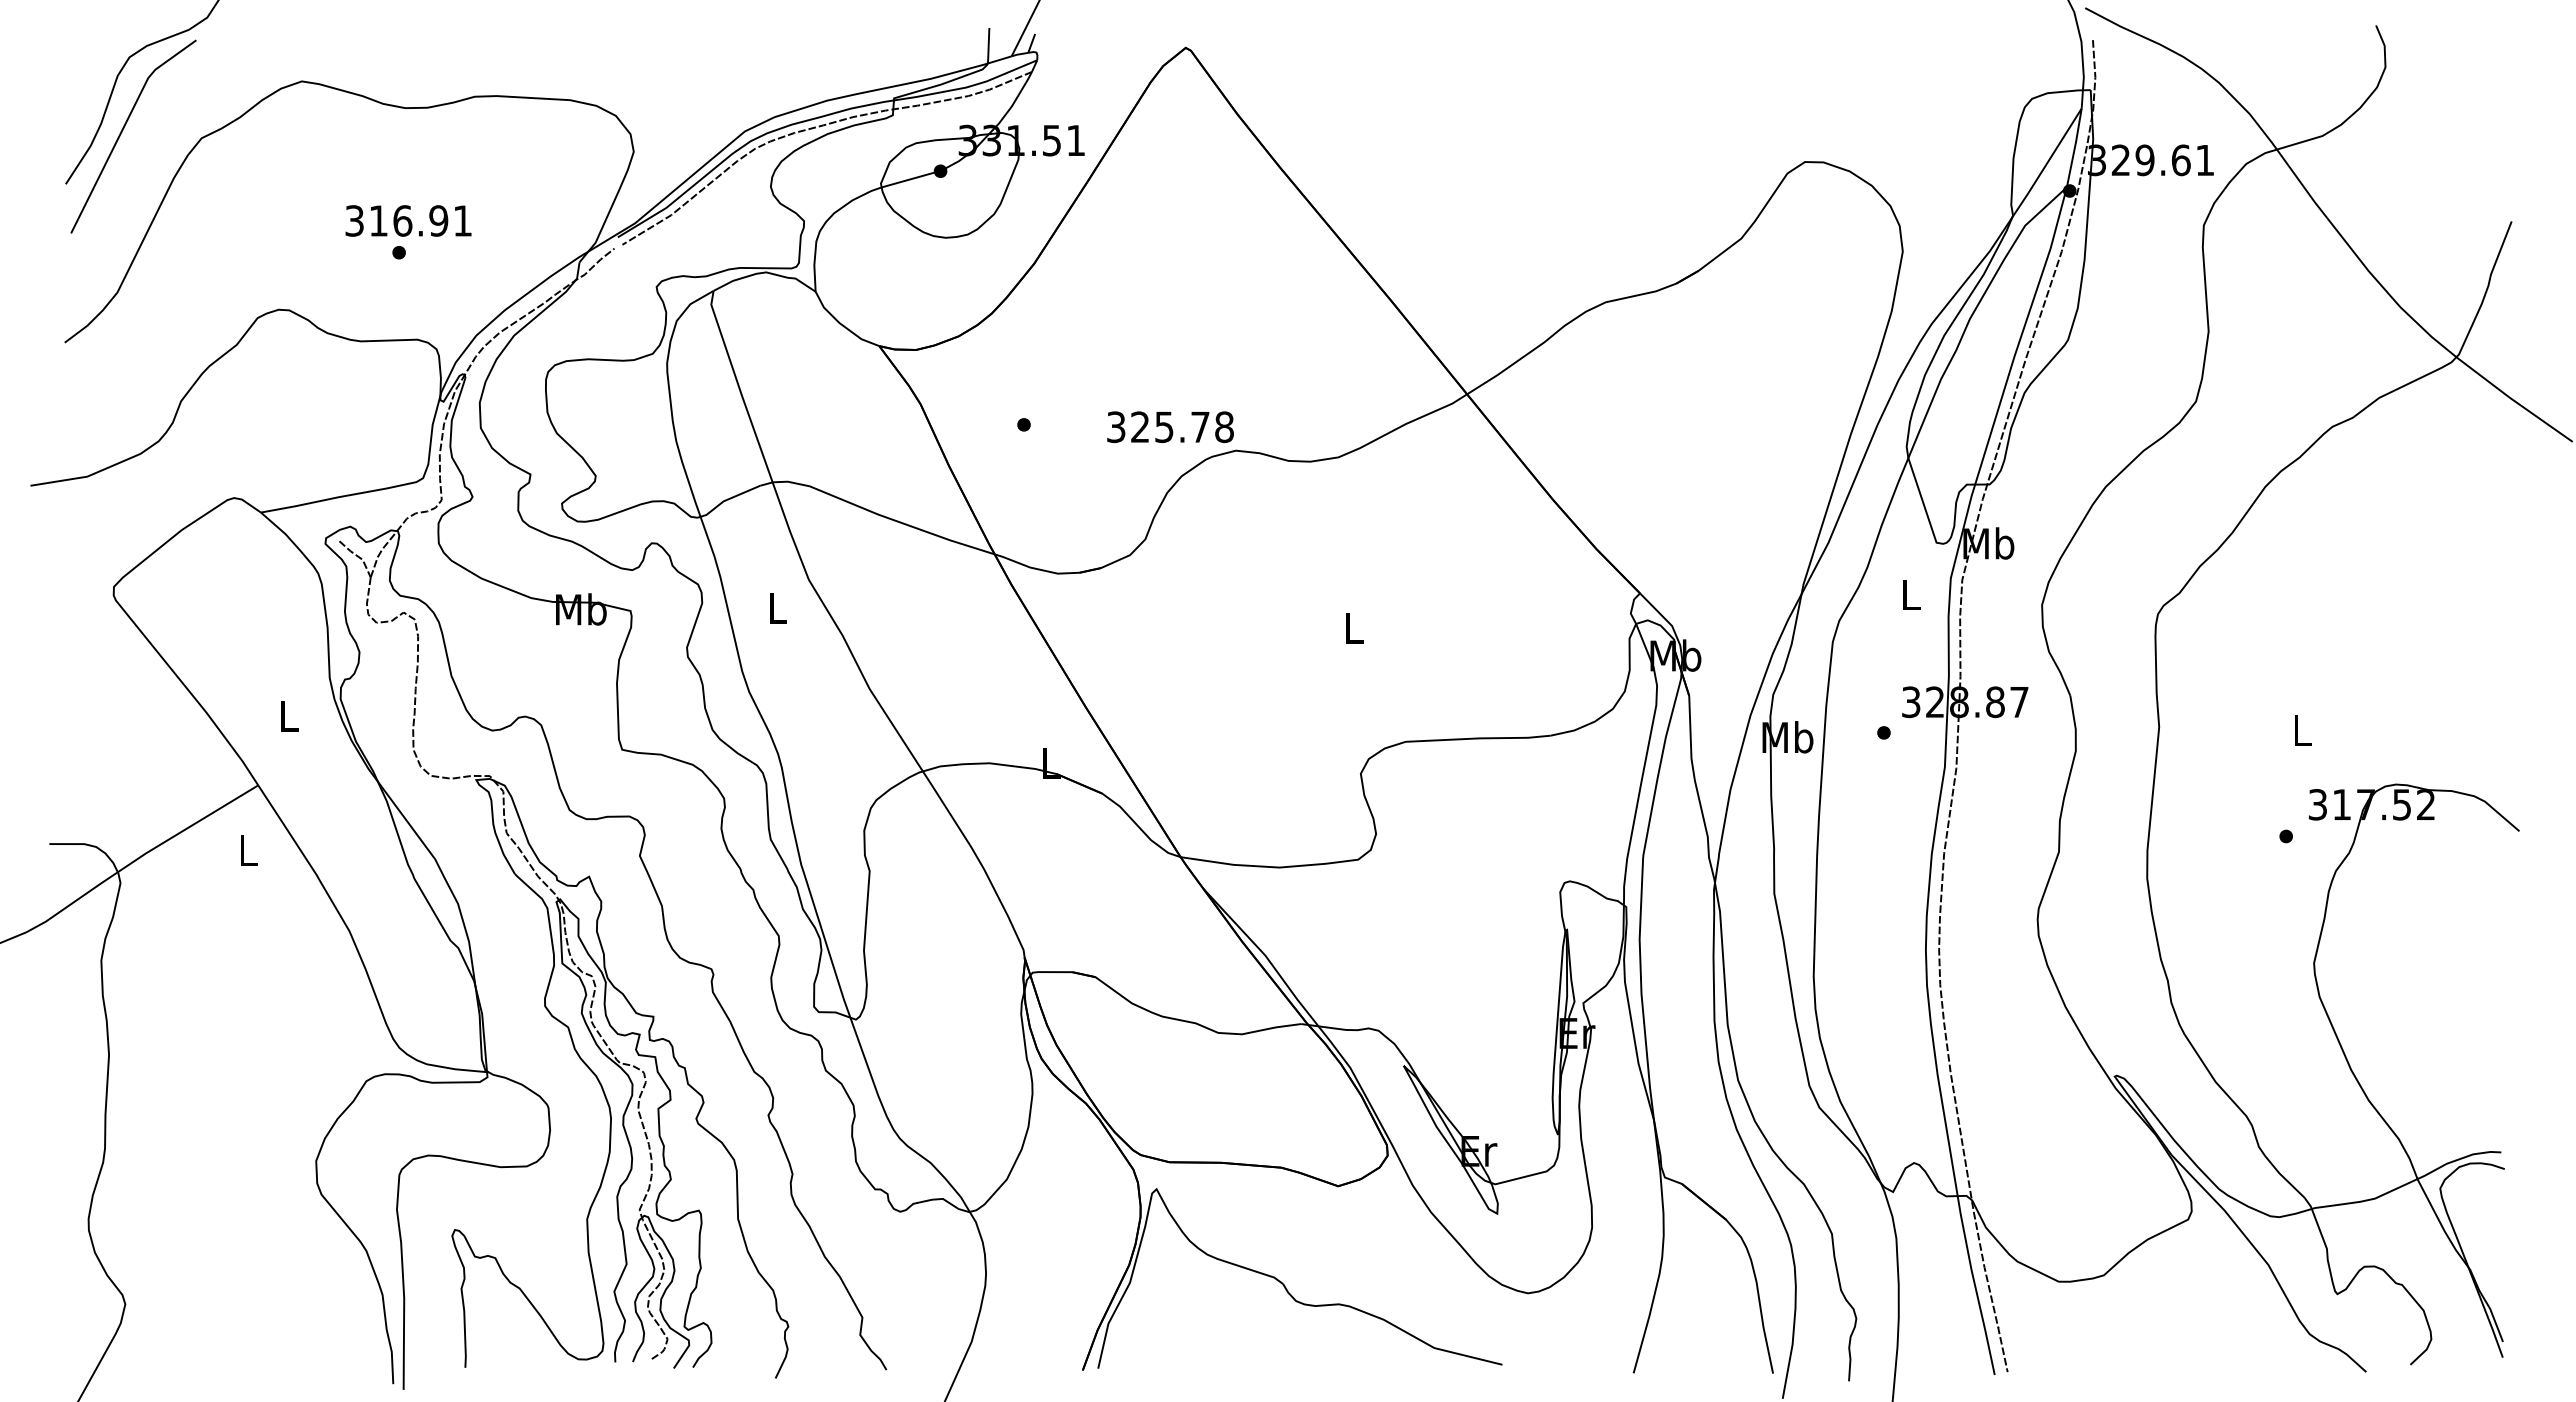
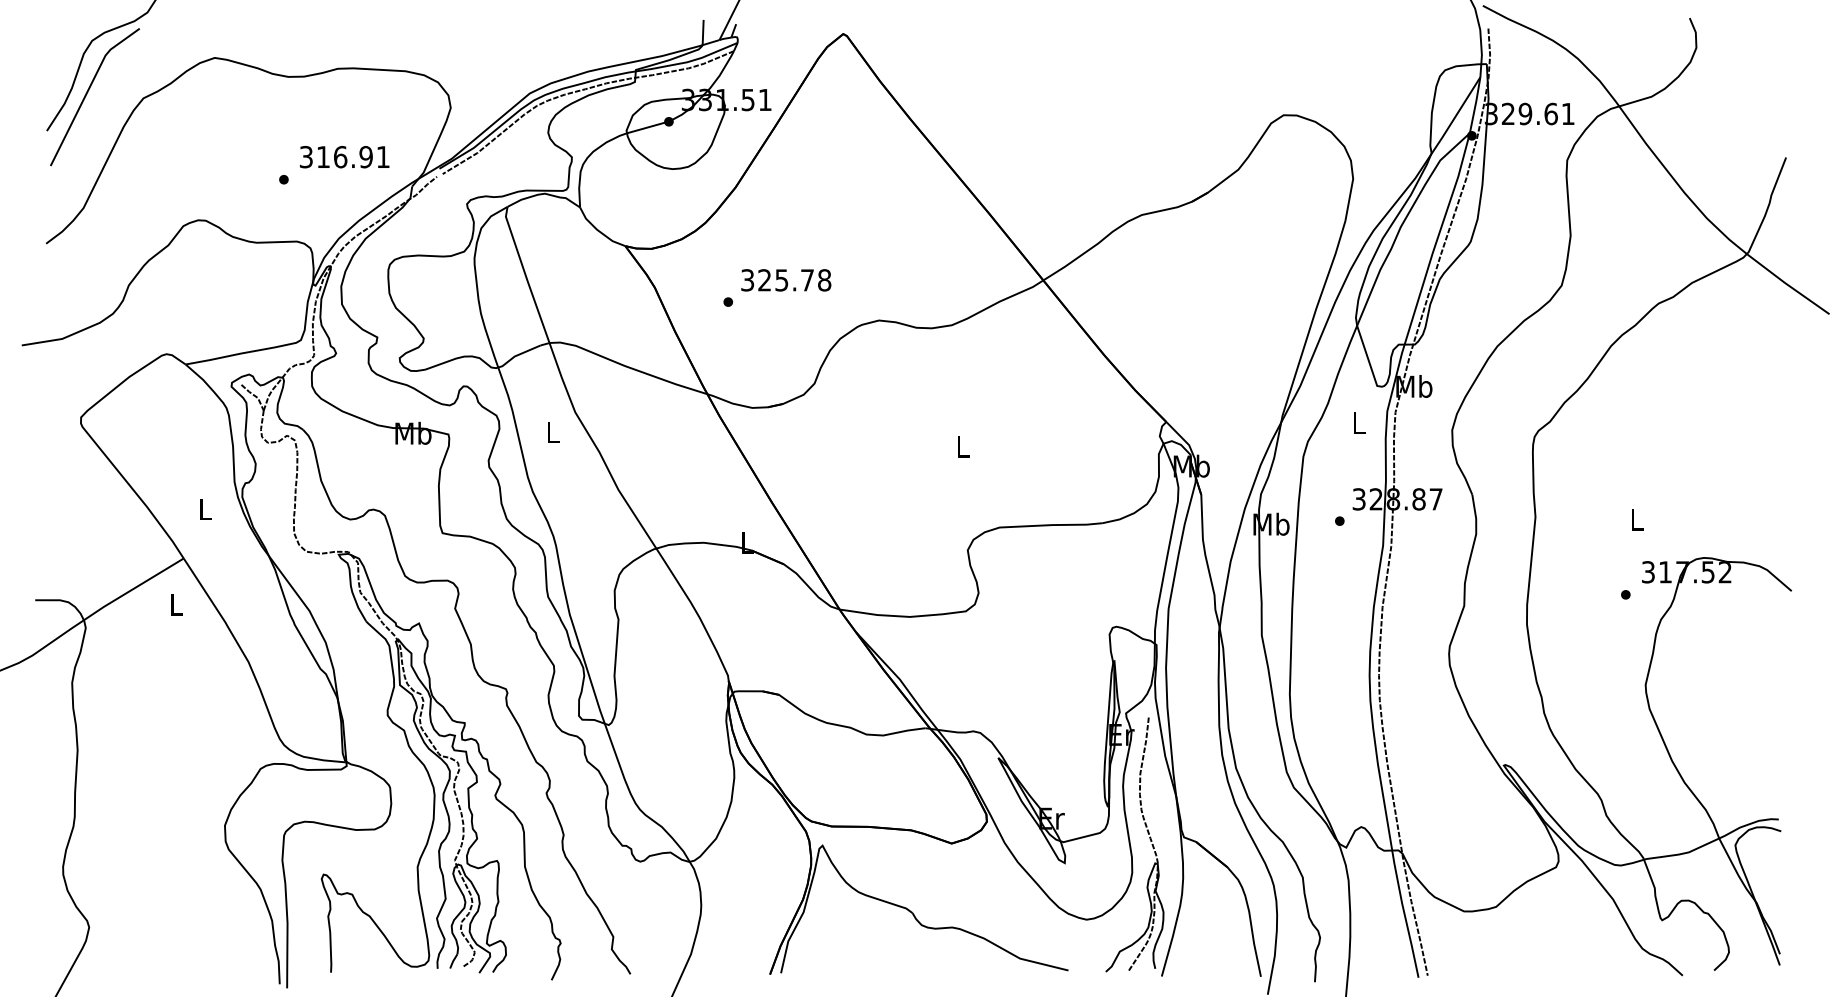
text: (408, 220) -> (344, 156), moved
text: (1170, 427) -> (786, 280), moved
part: (1617, 1181) -> (1150, 840), added

